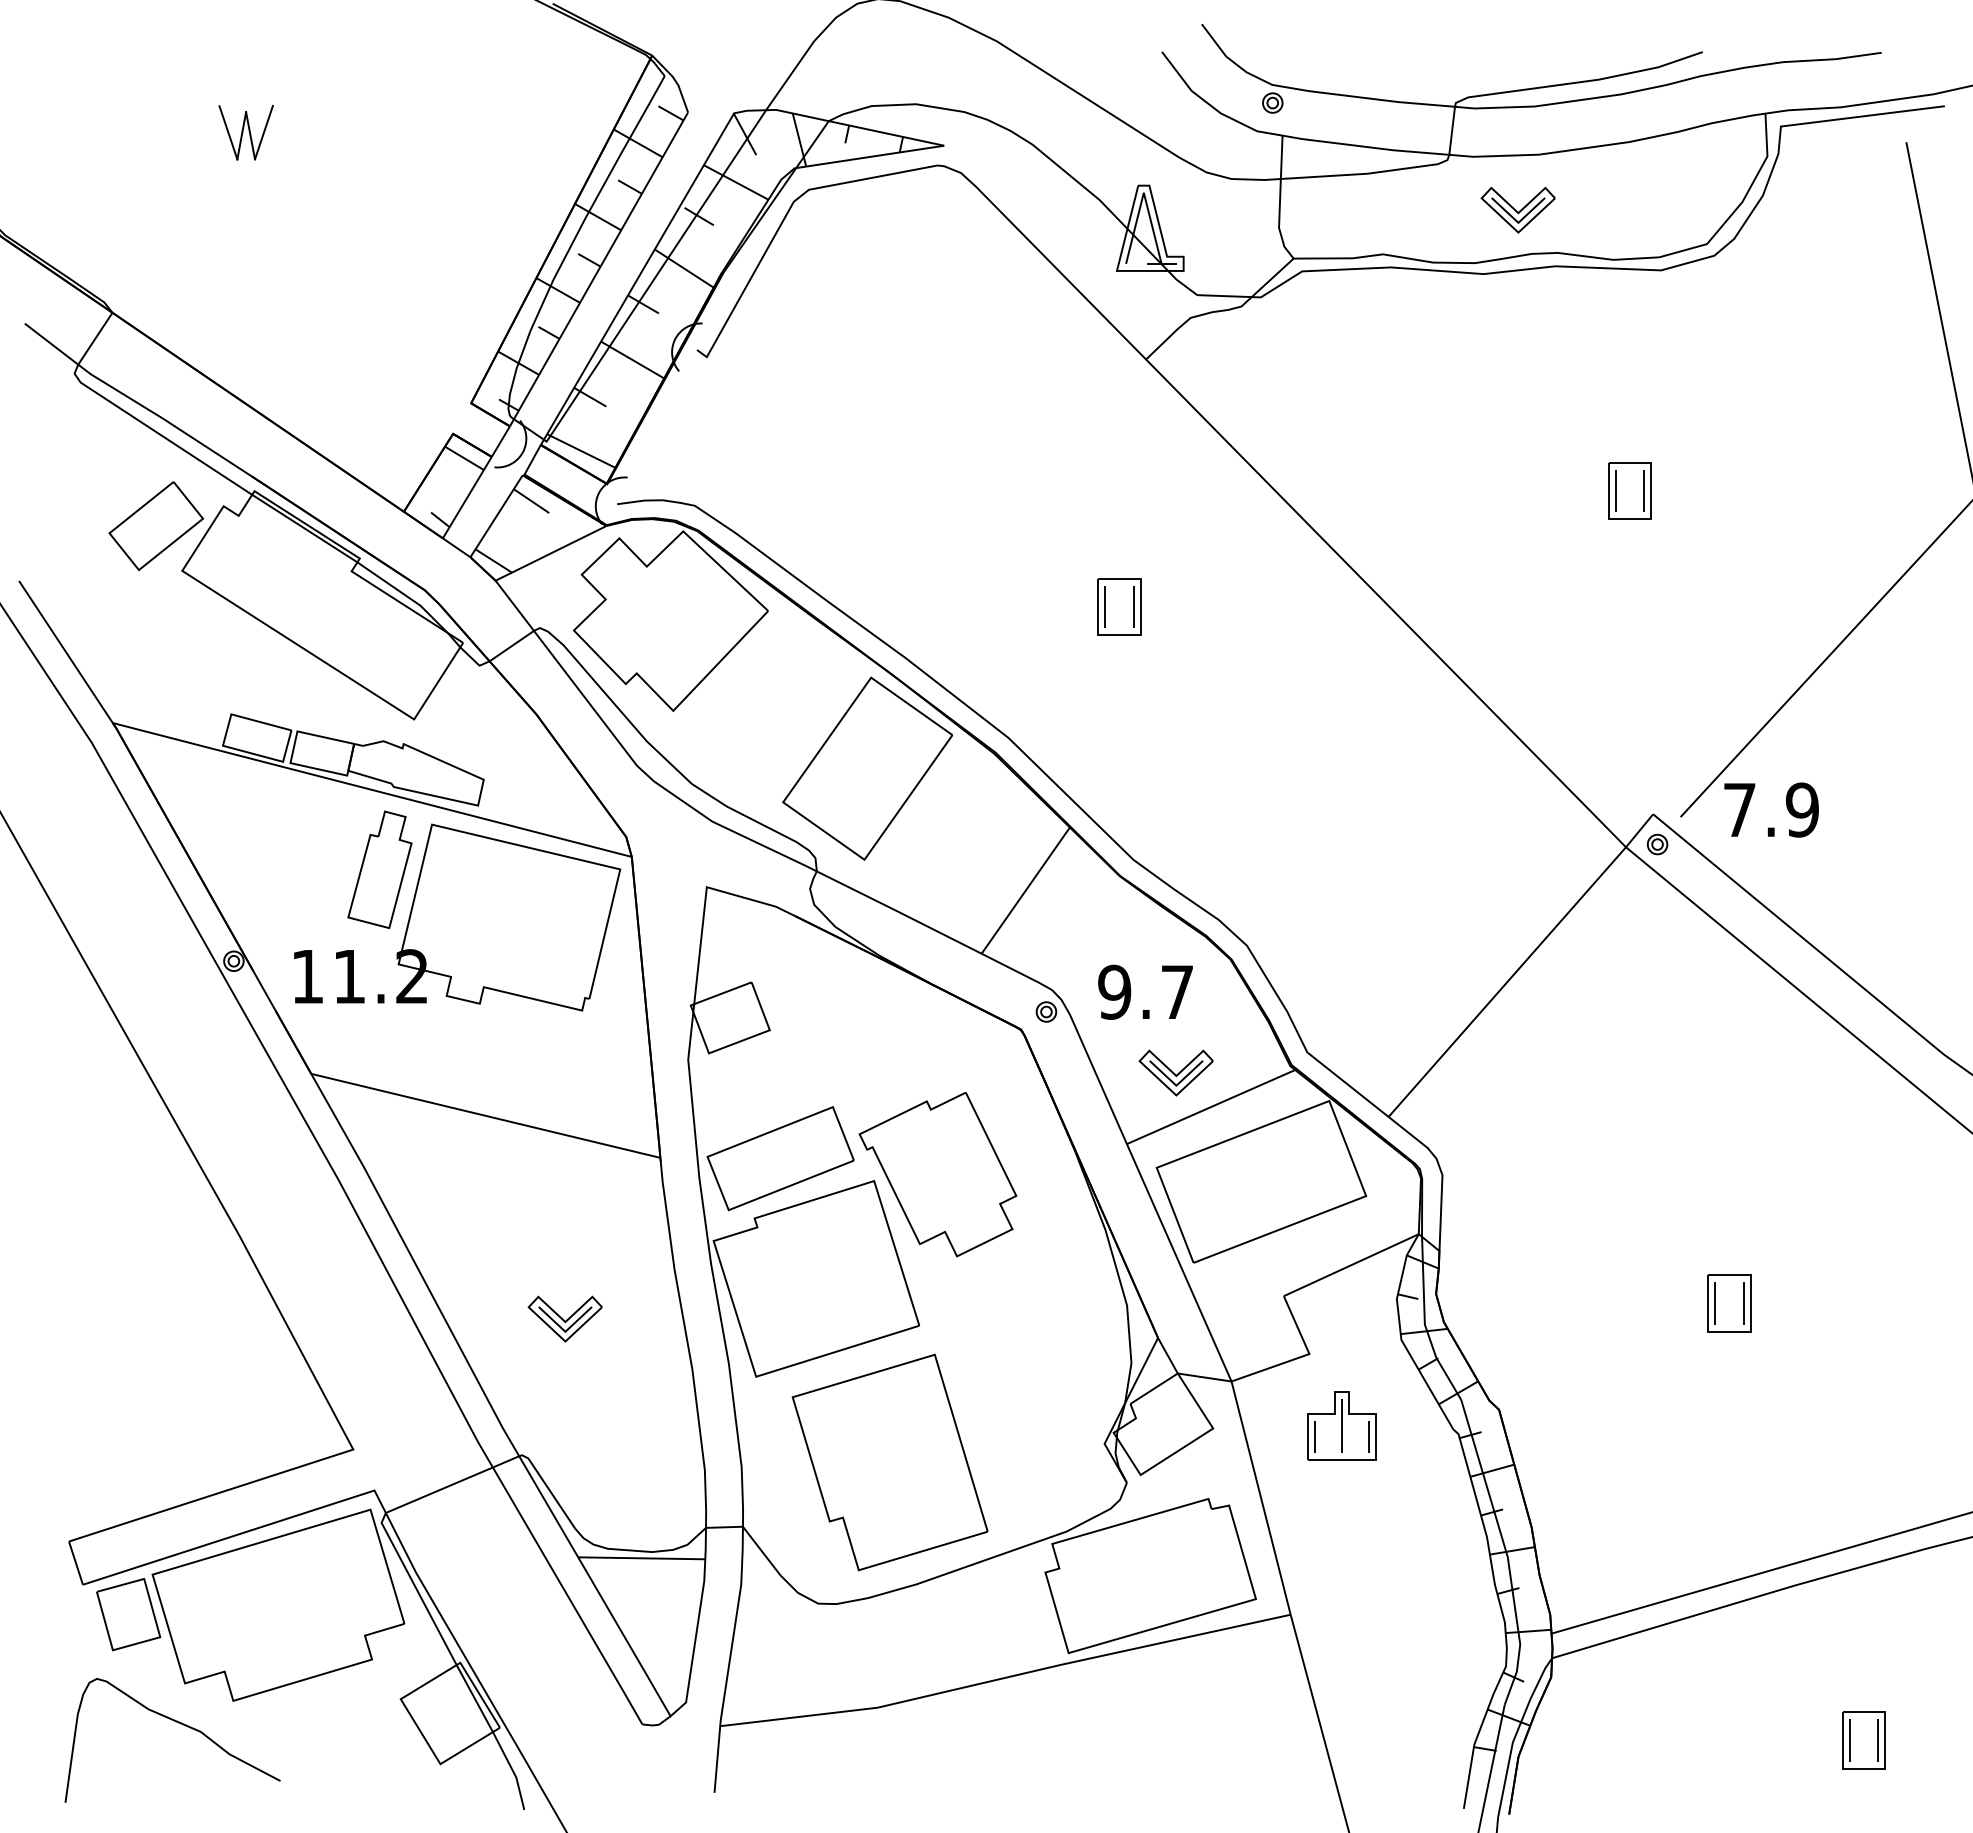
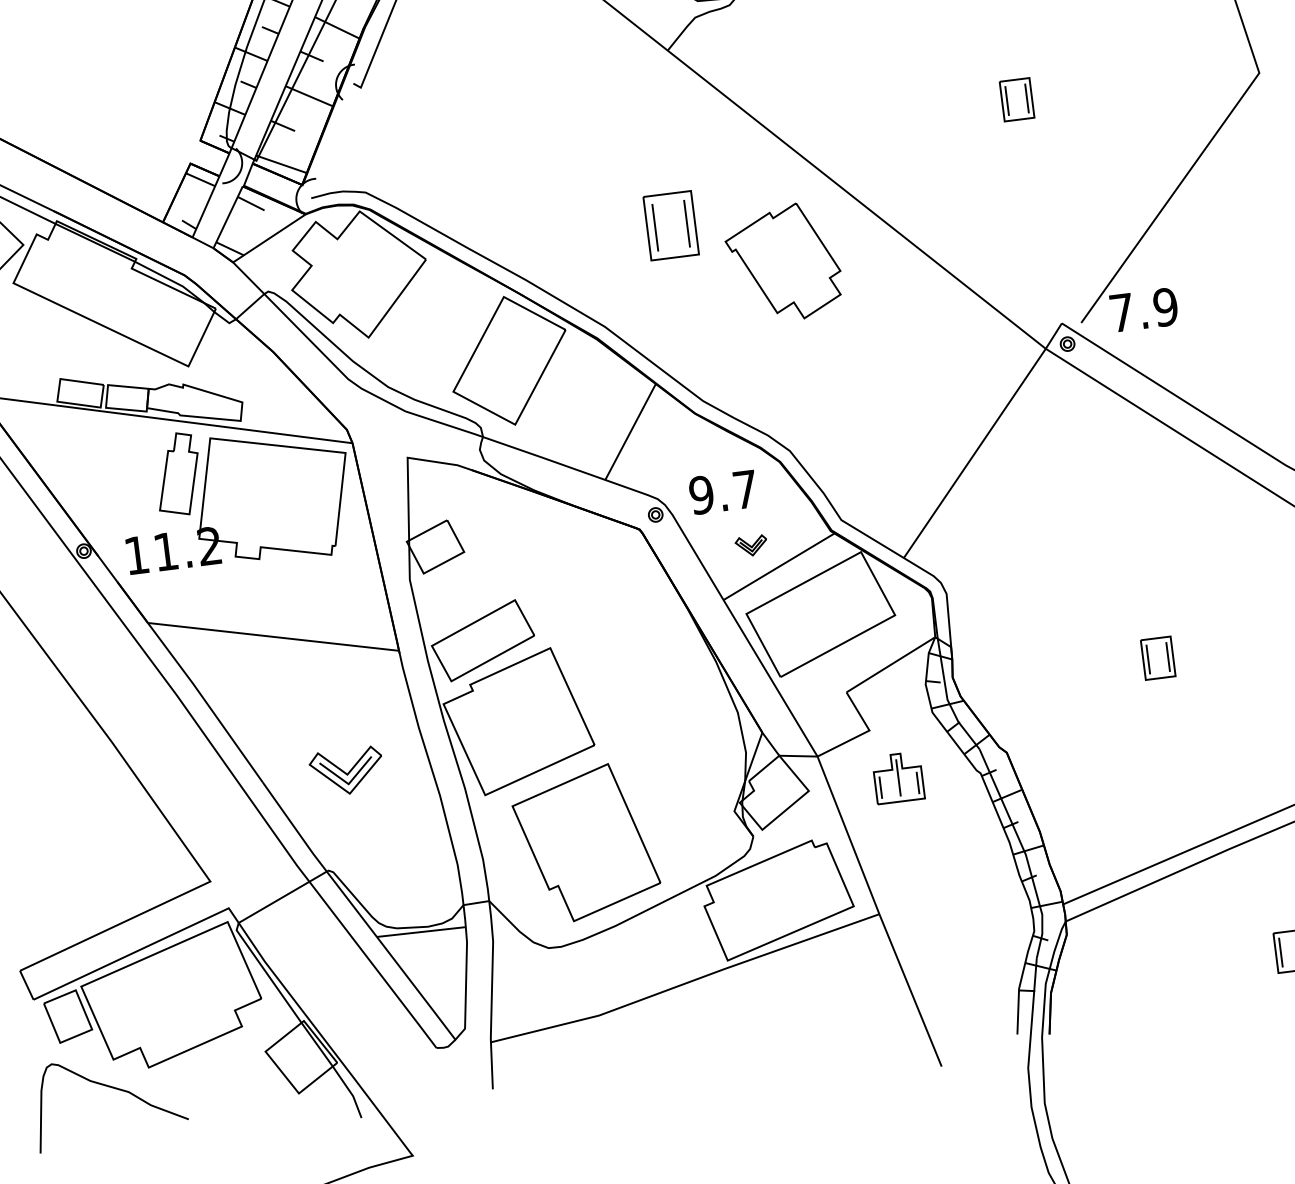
part: (1119, 606) -> (670, 225), size x1.6
part: (1175, 1072) -> (751, 545), size x0.6
part: (937, 1174) -> (783, 262), moved
part: (564, 1318) -> (346, 771), size x1.4

